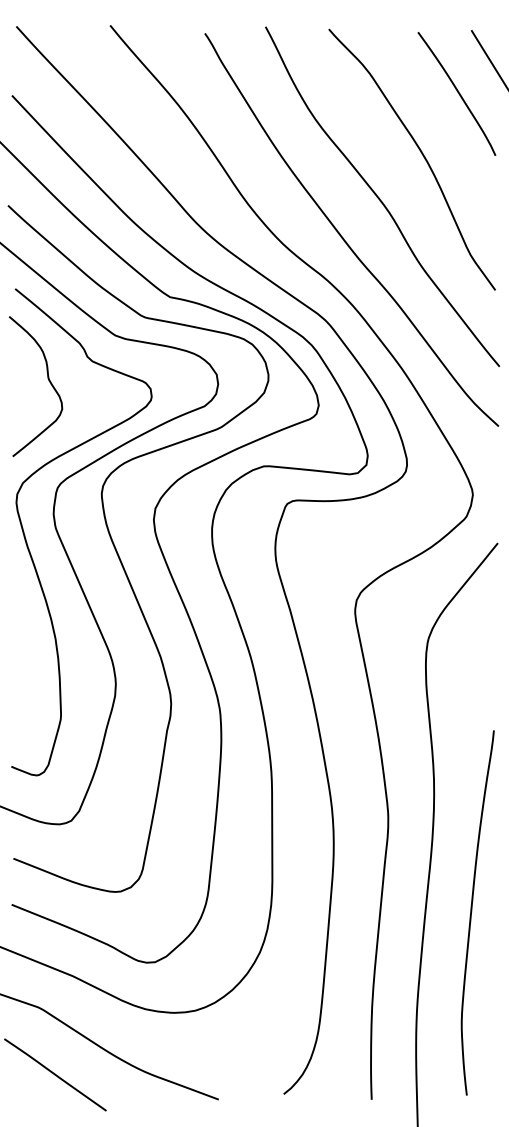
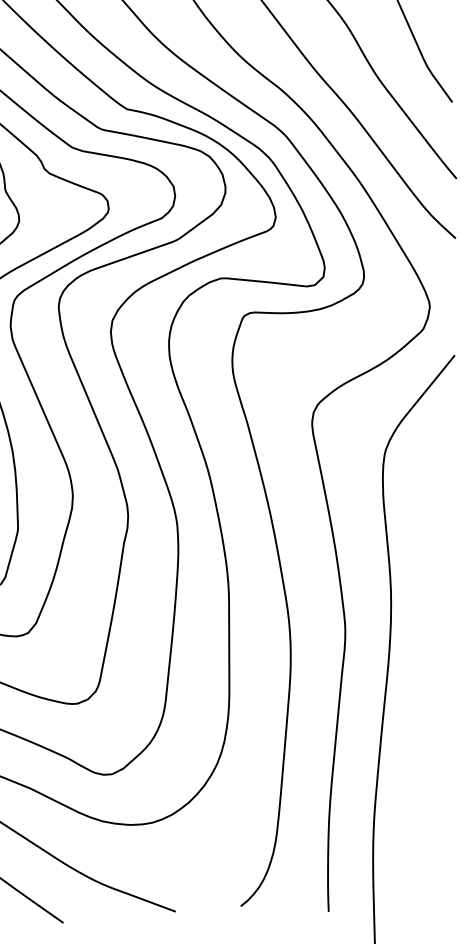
curve: (472, 911) -> (429, 723), removed

